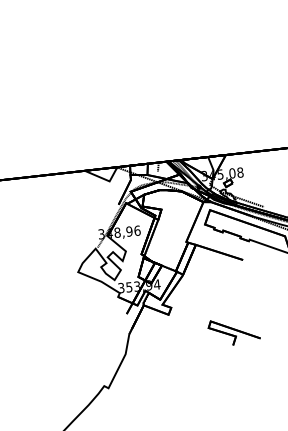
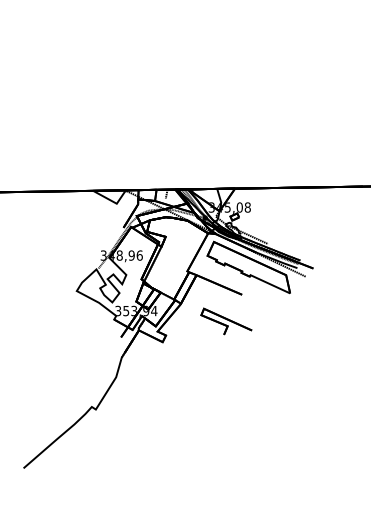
part: (234, 331) -> (226, 321), moved

